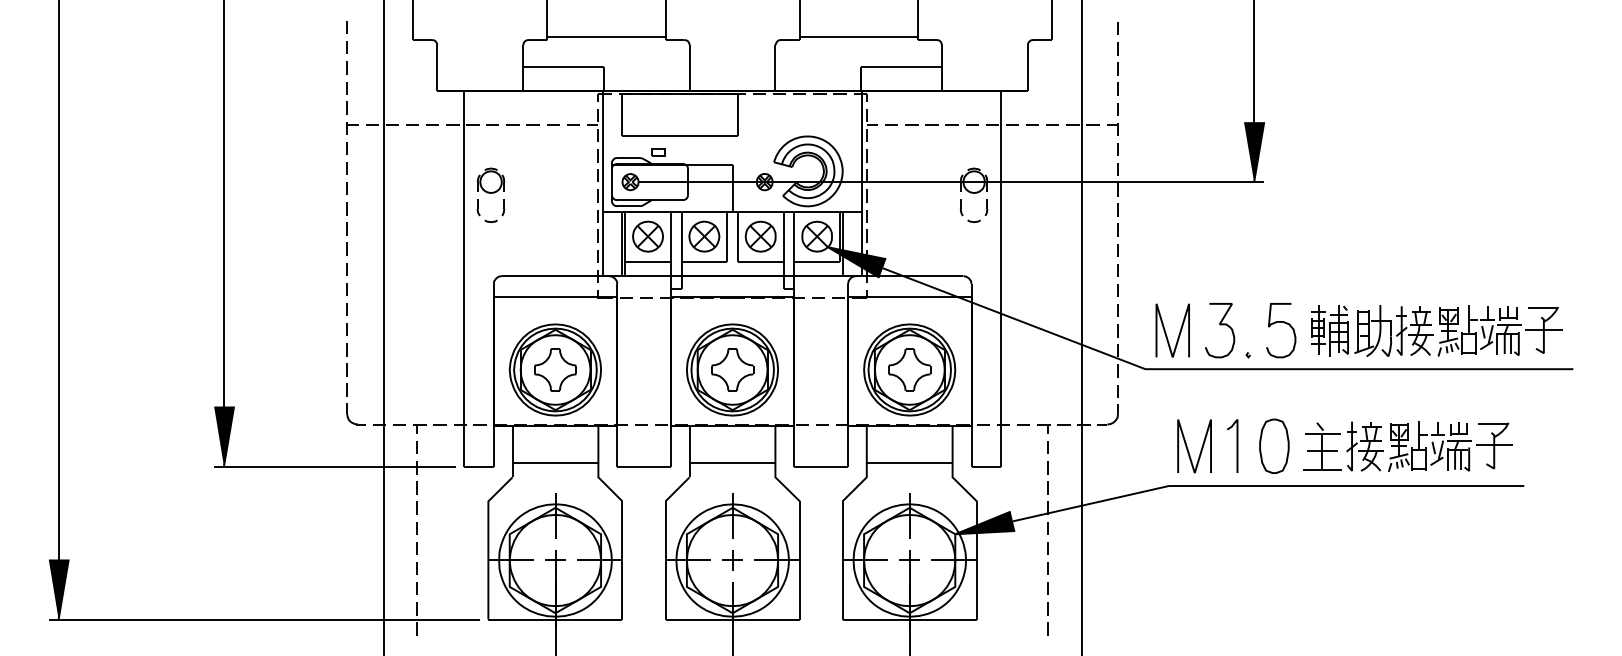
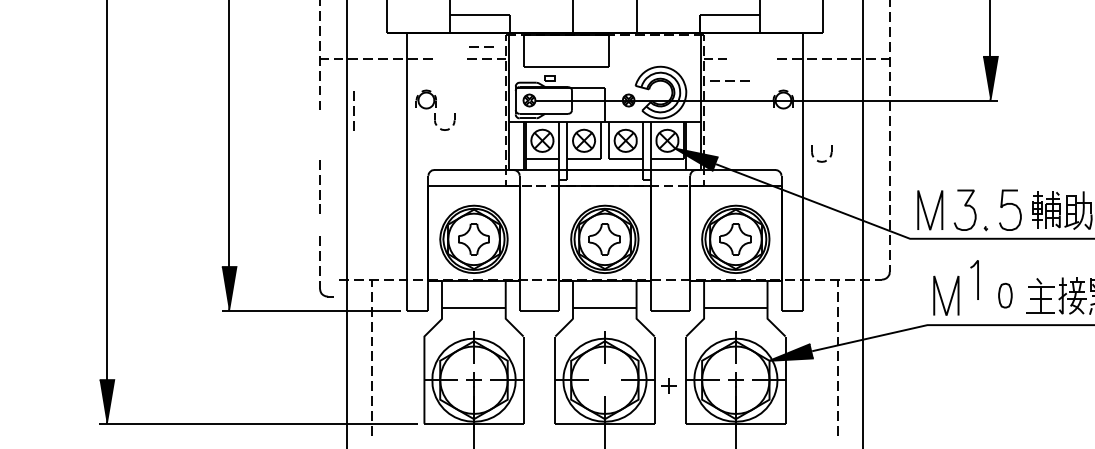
line: (519, 124) -> (478, 46), moved
line: (931, 124) -> (729, 80), moved
part: (488, 220) -> (442, 128), moved
part: (971, 220) -> (819, 160), moved
line: (346, 228) -> (353, 110), moved
part: (347, 384) -> (320, 267), moved
line: (1236, 445) -> (977, 279), moved
part: (1274, 445) -> (1005, 295), size x0.6
part: (732, 560) -> (669, 386), moved

